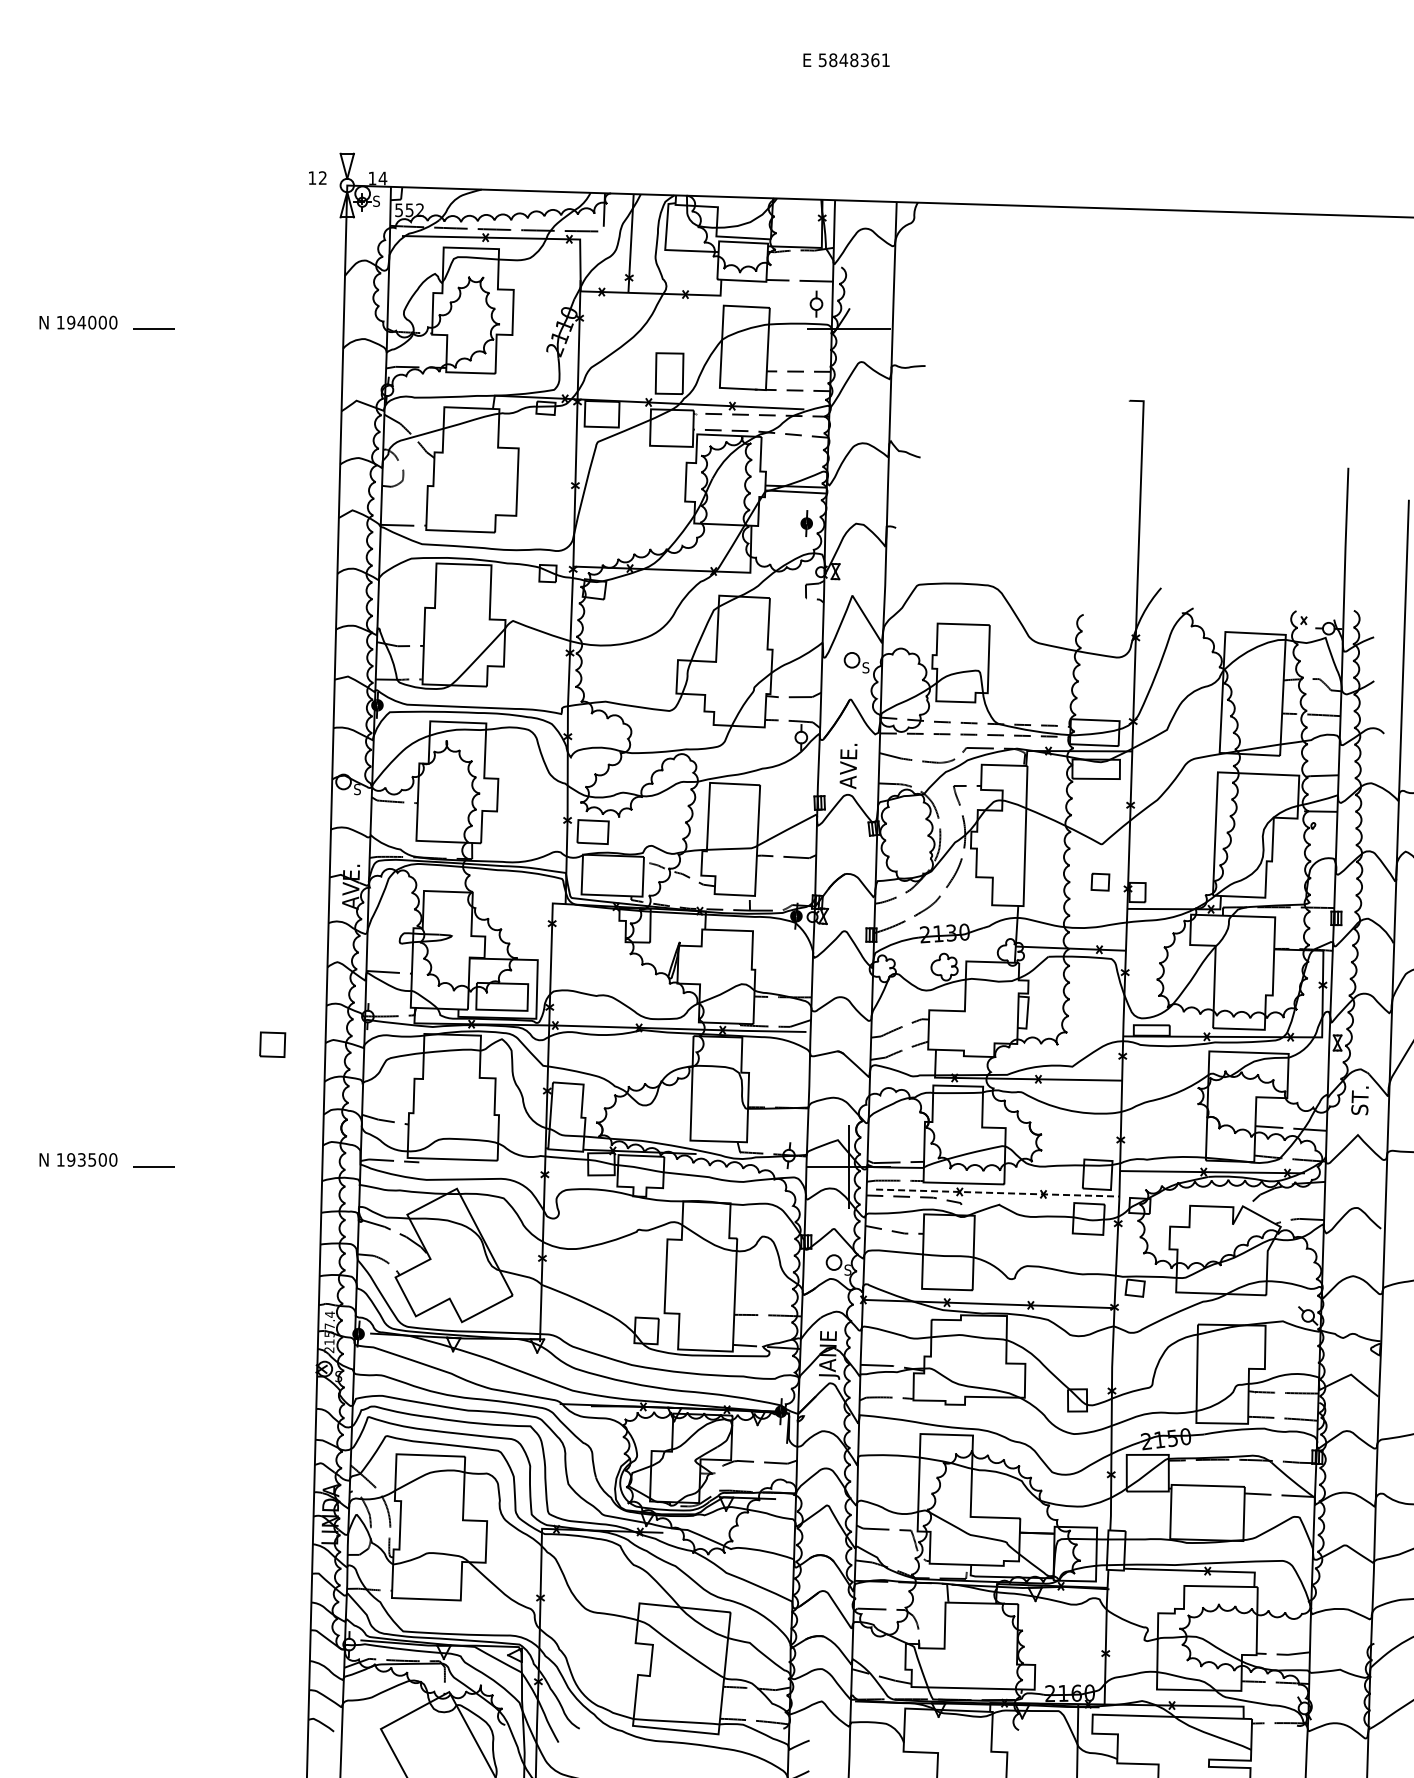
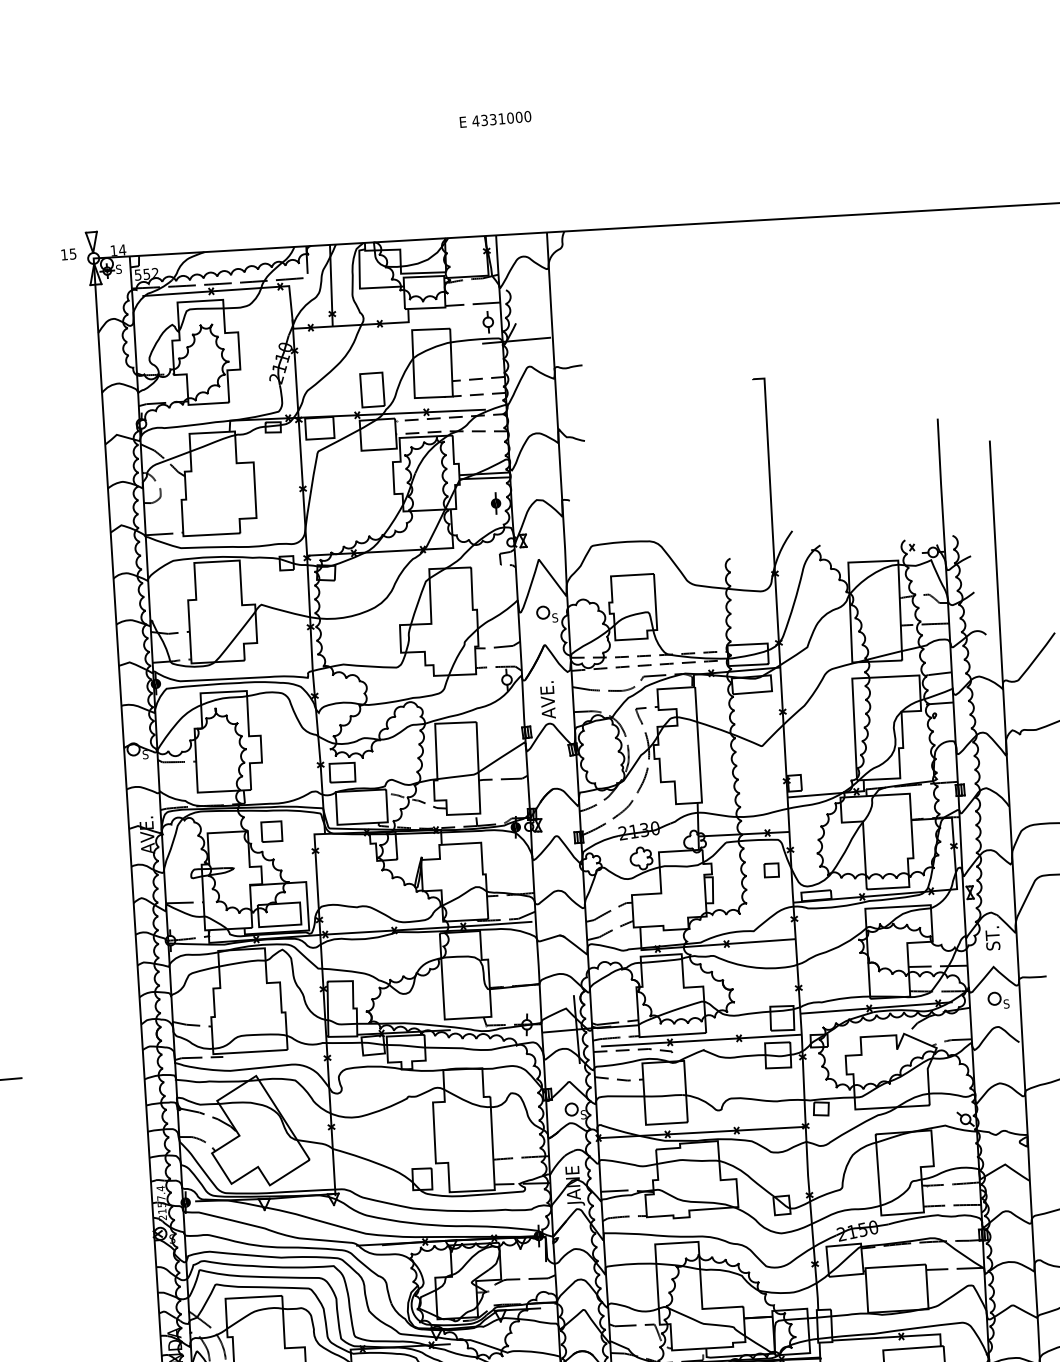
text: (853, 60) -> (501, 119), 5848361 -> 4331000
text: (322, 177) -> (72, 253), 12 -> 15
part: (1100, 881) -> (771, 869), moved
part: (272, 1044) -> (271, 831), moved
part: (1360, 1175) -> (998, 1000), added
line: (997, 1193) -> (701, 1040), dashed -> solid

